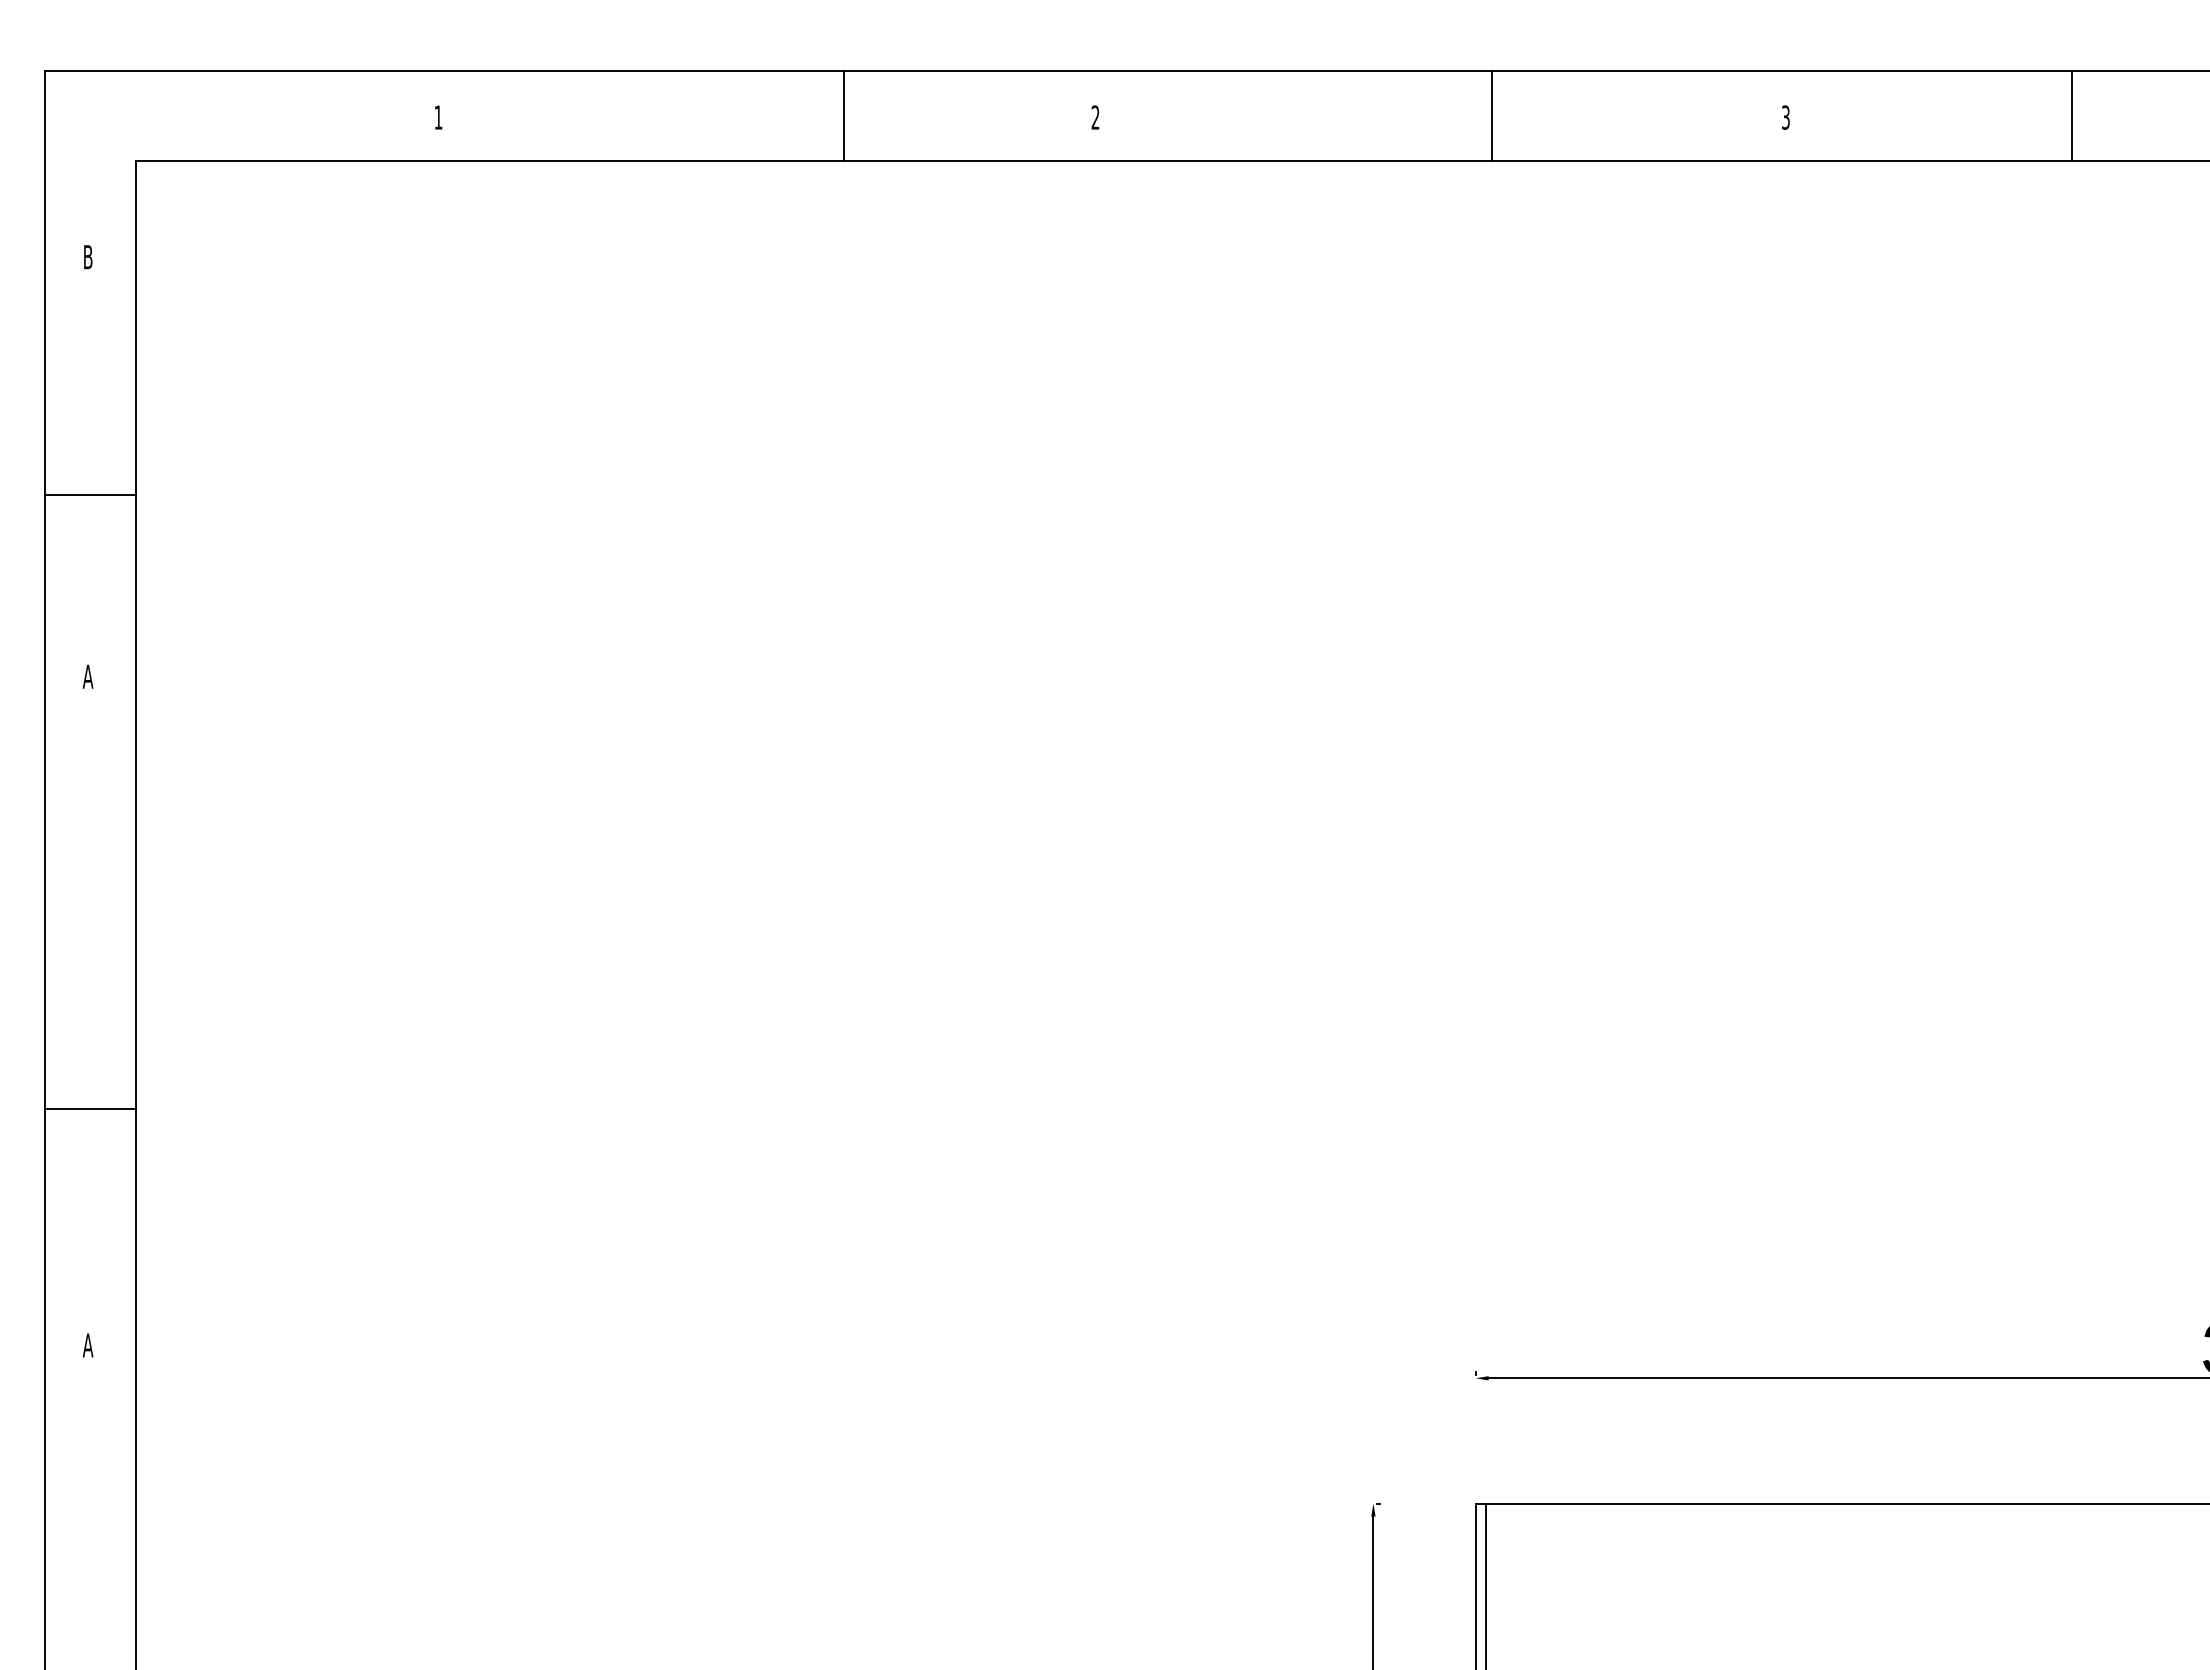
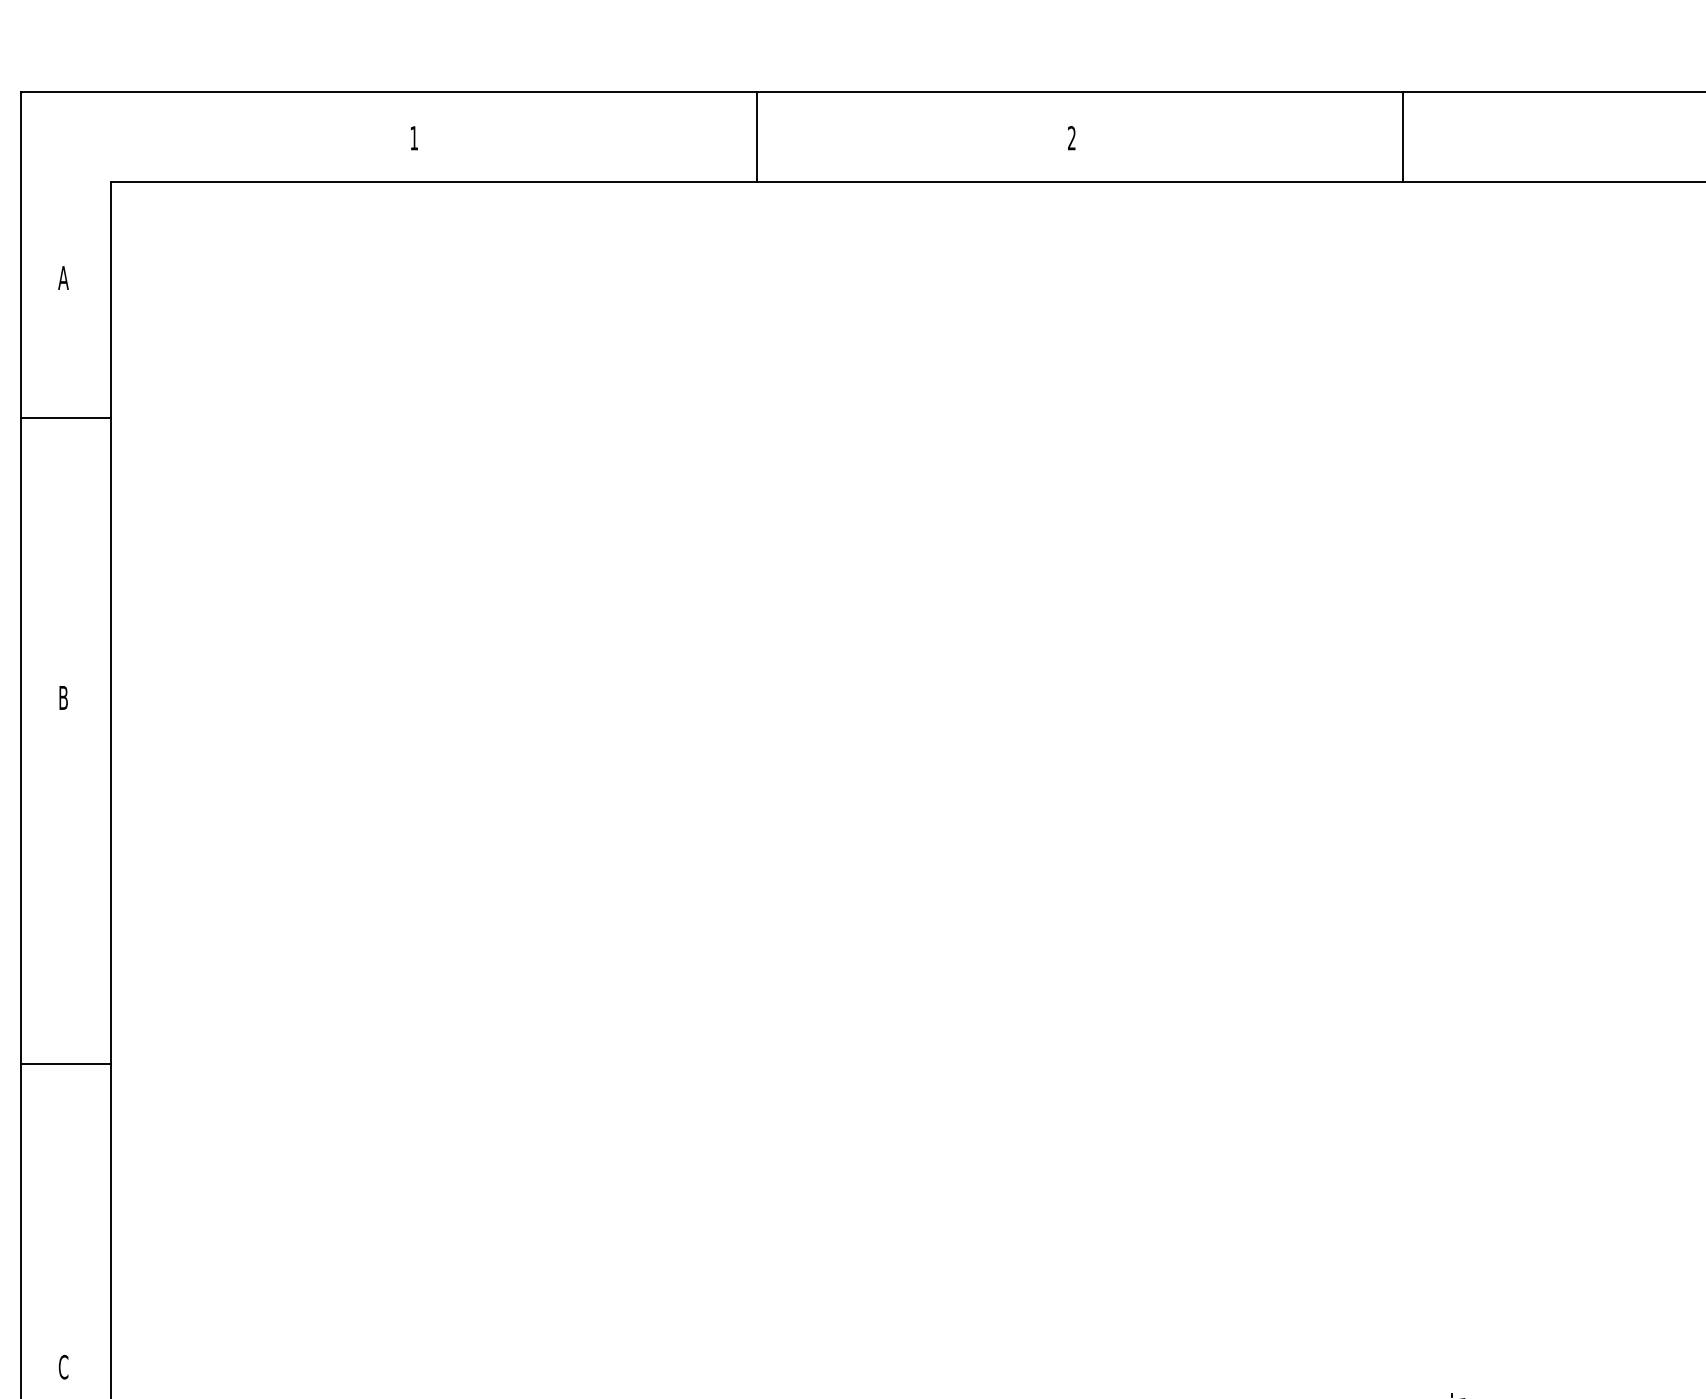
line: (844, 115) -> (757, 136), moved
line: (1491, 115) -> (1403, 136), moved
text: (87, 257) -> (62, 278), B -> A
line: (90, 495) -> (65, 418), moved
text: (87, 676) -> (62, 697), A -> B
line: (90, 1108) -> (65, 1063), moved
text: (87, 1345) -> (62, 1367), A -> C

